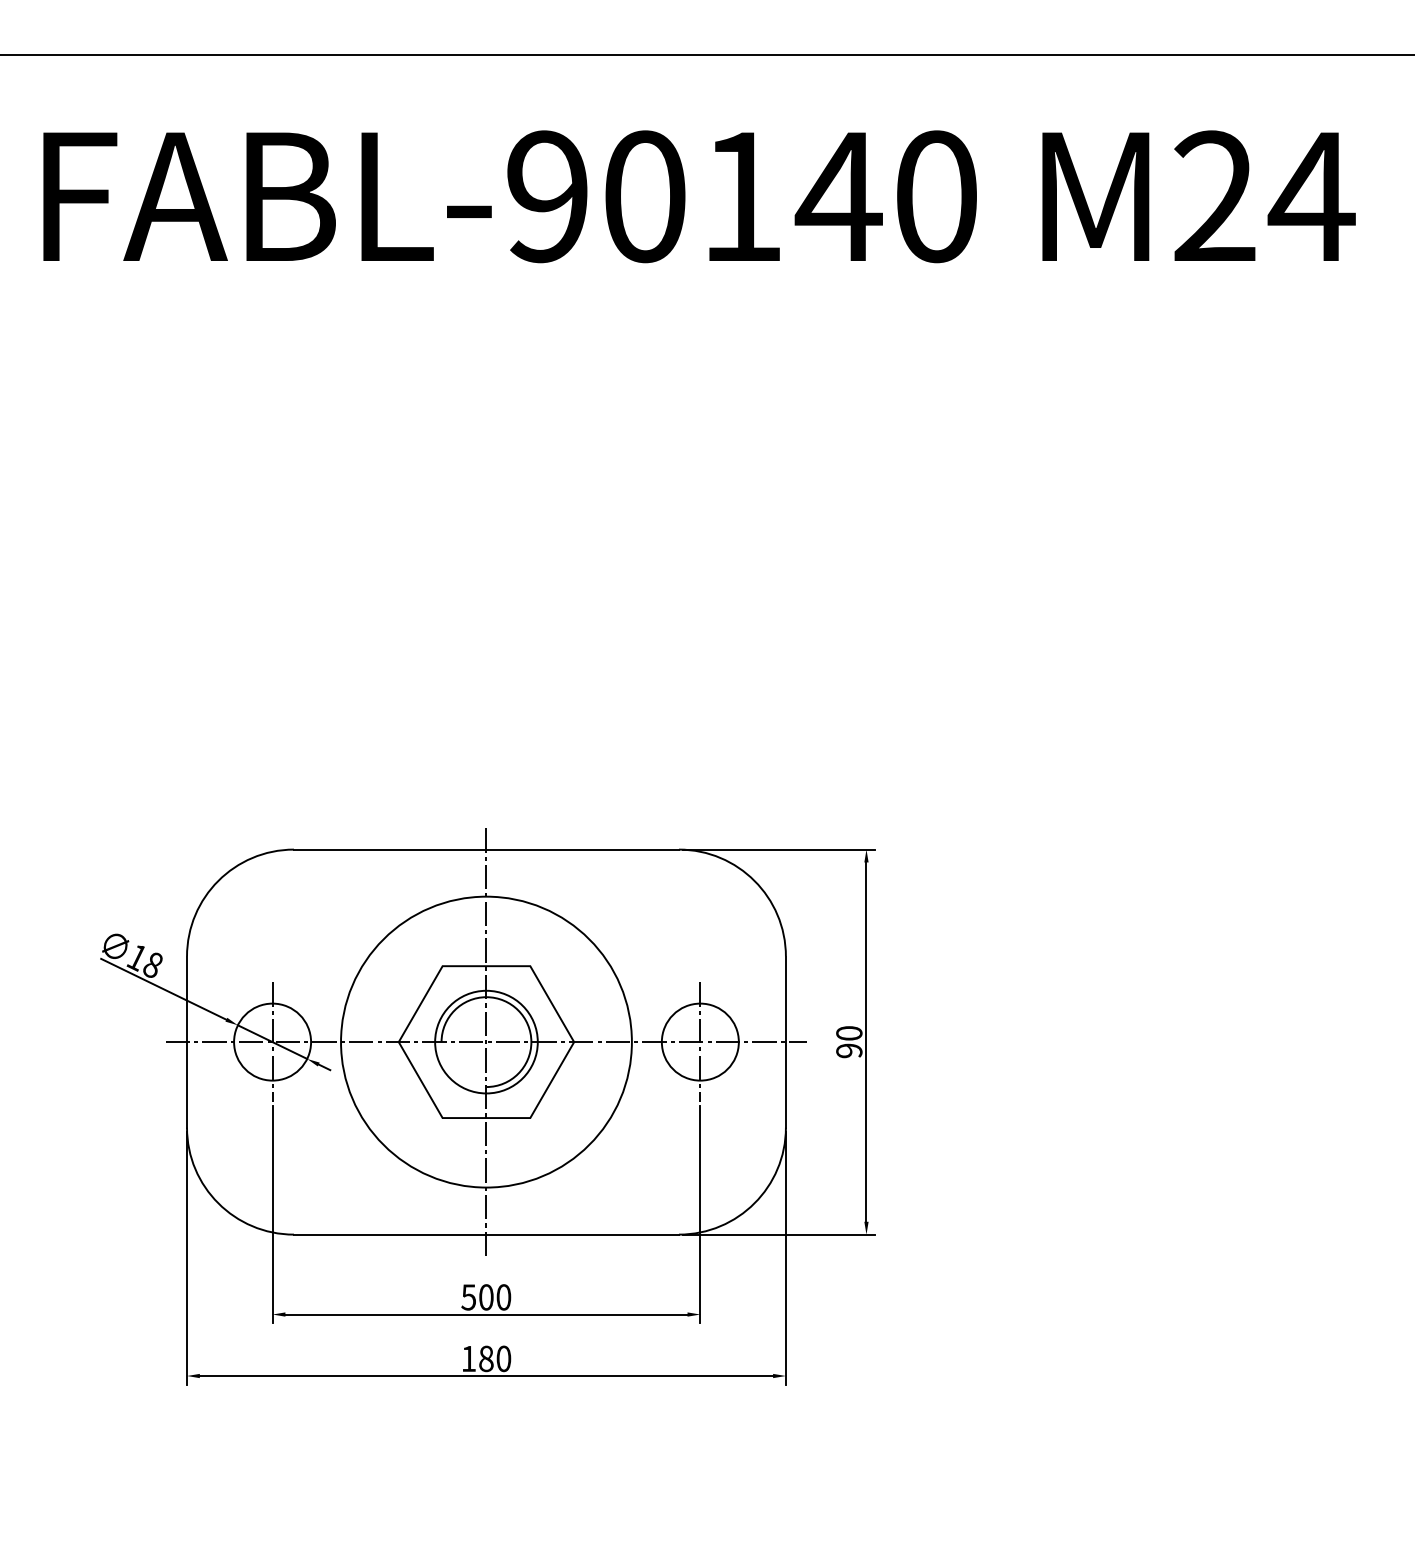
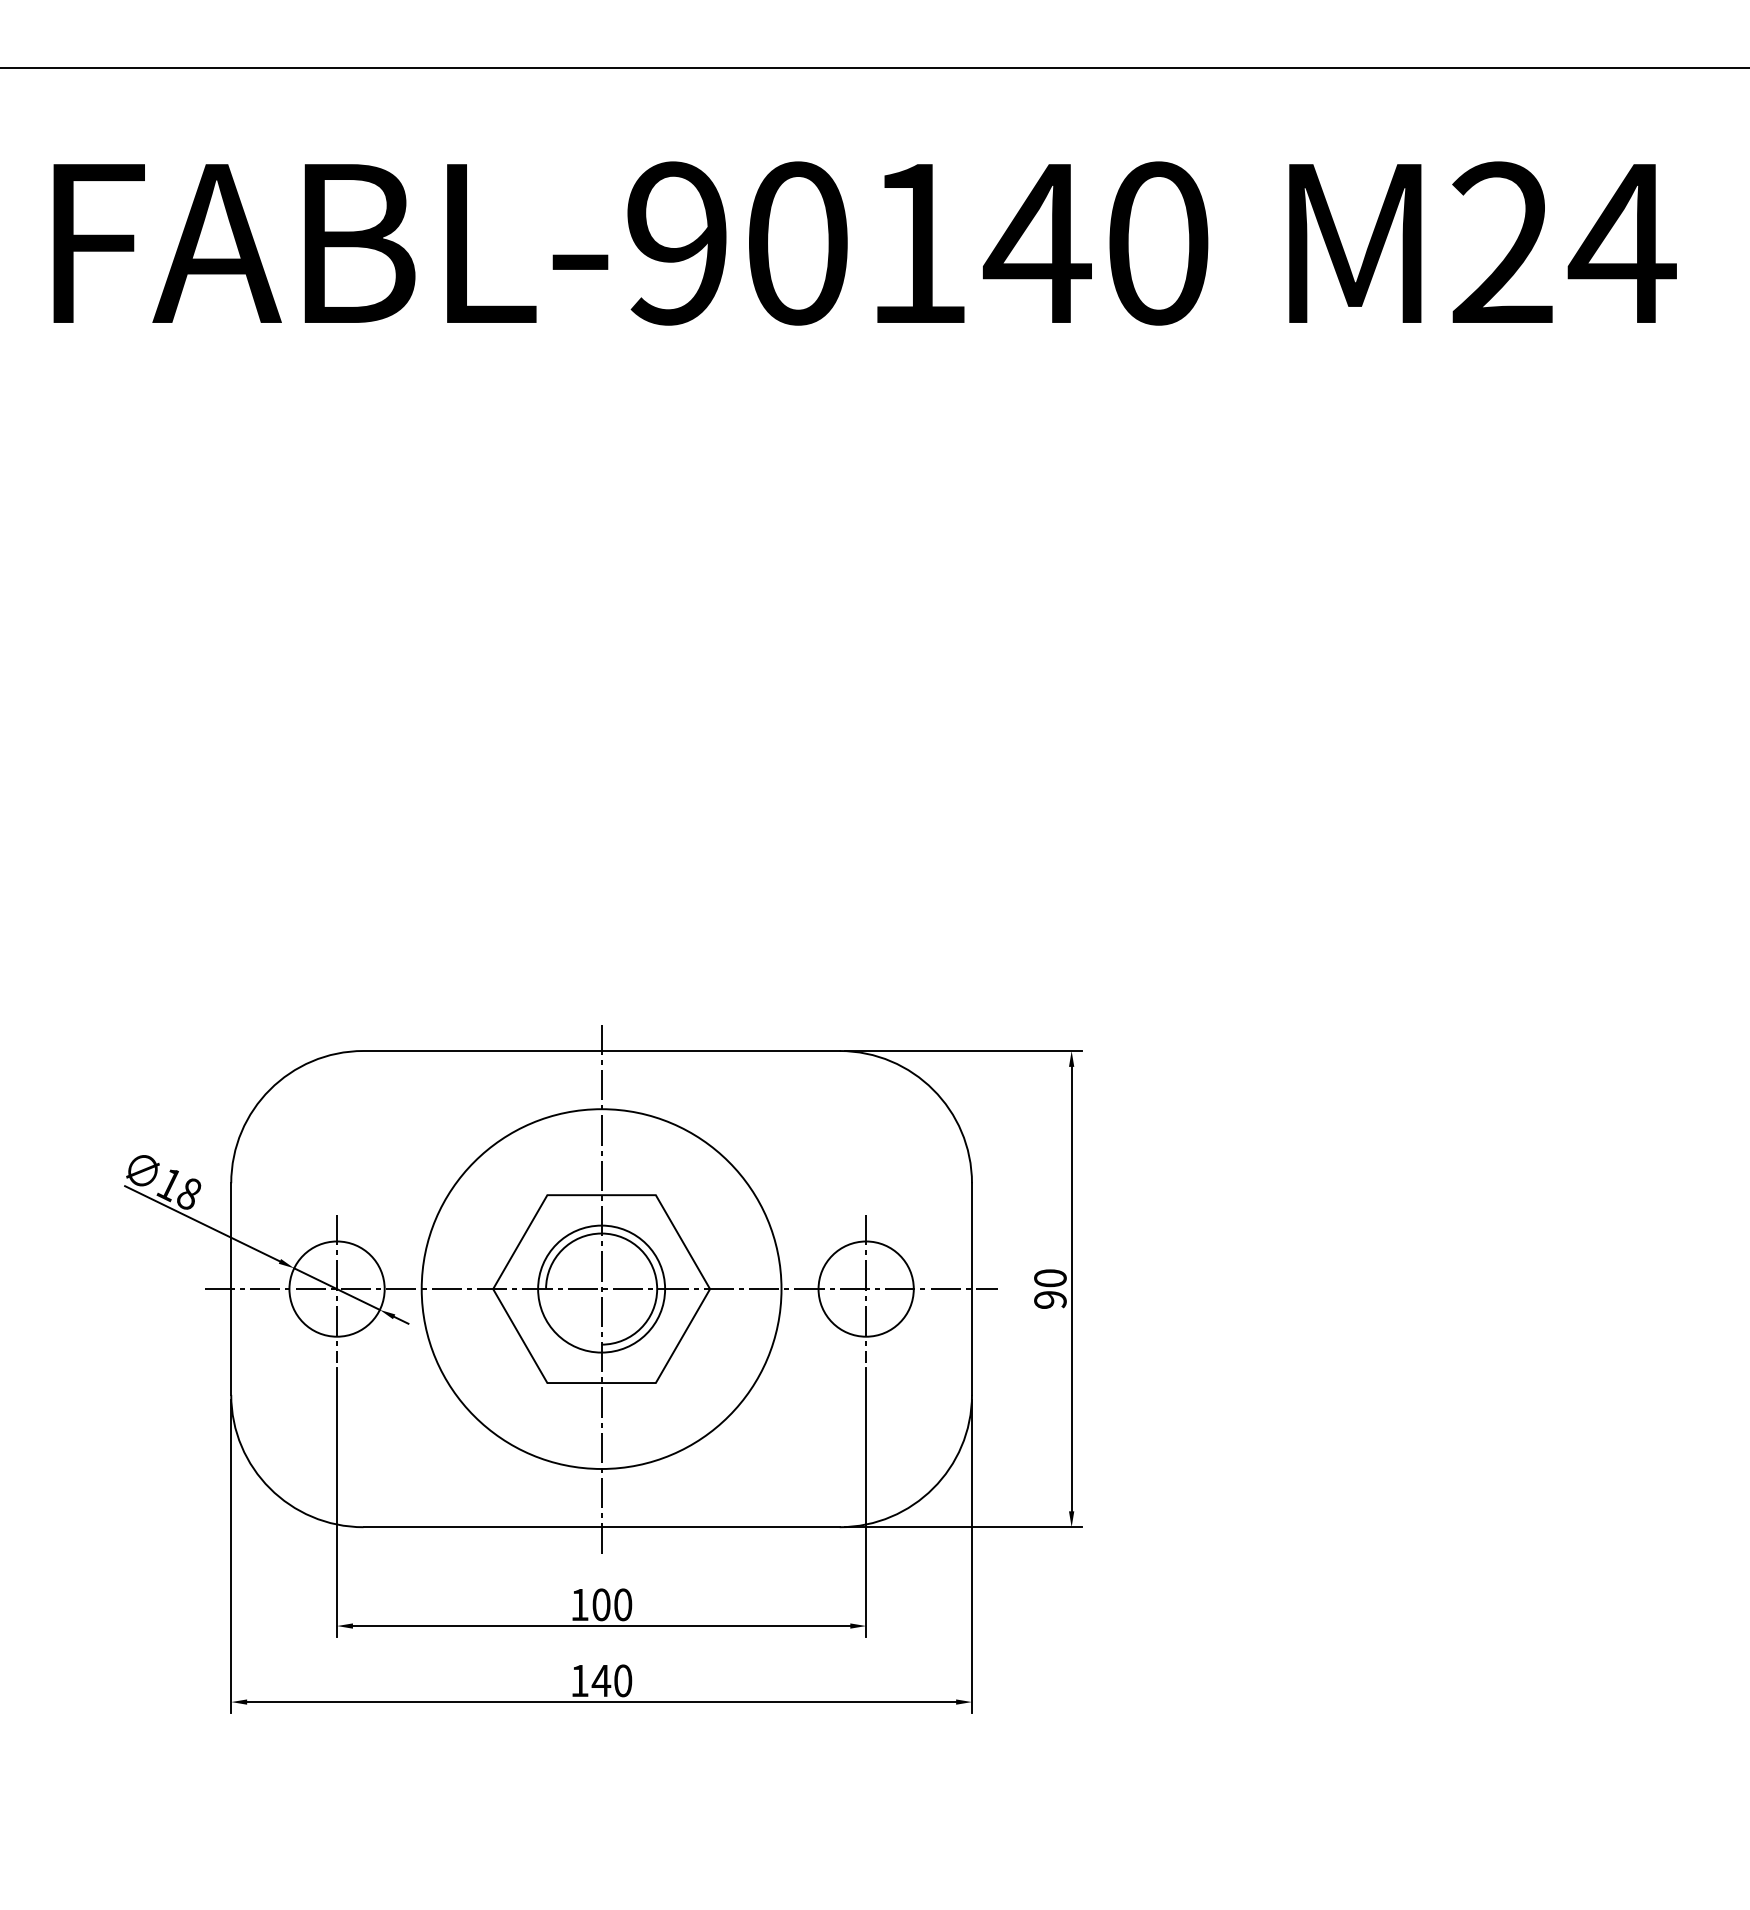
text: (468, 1297) -> (579, 1605), 500 -> 100
text: (486, 1358) -> (601, 1680), 180 -> 140

